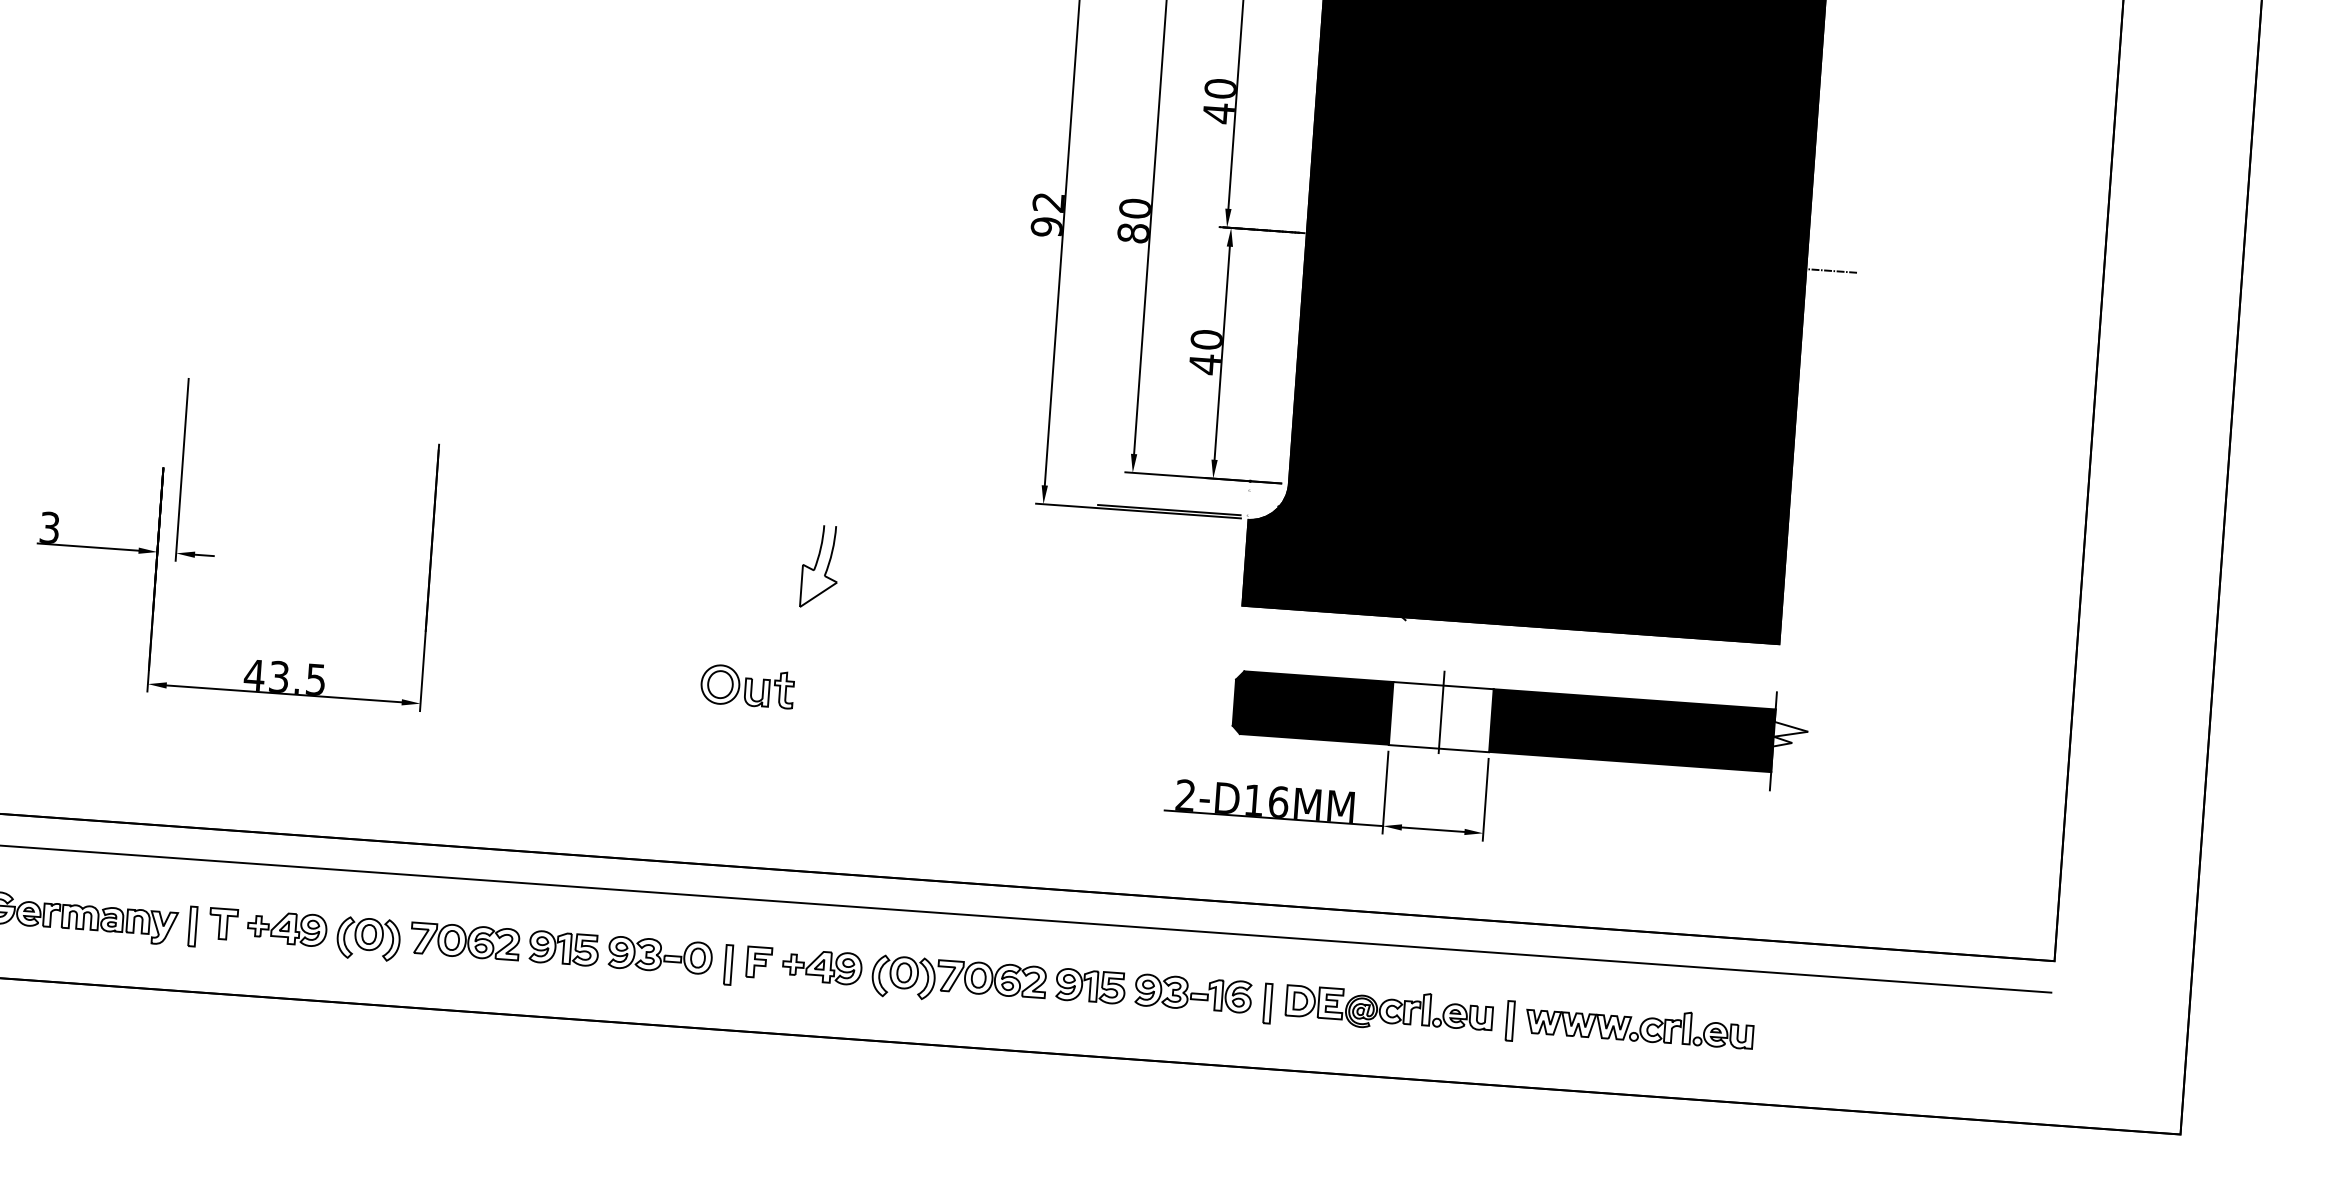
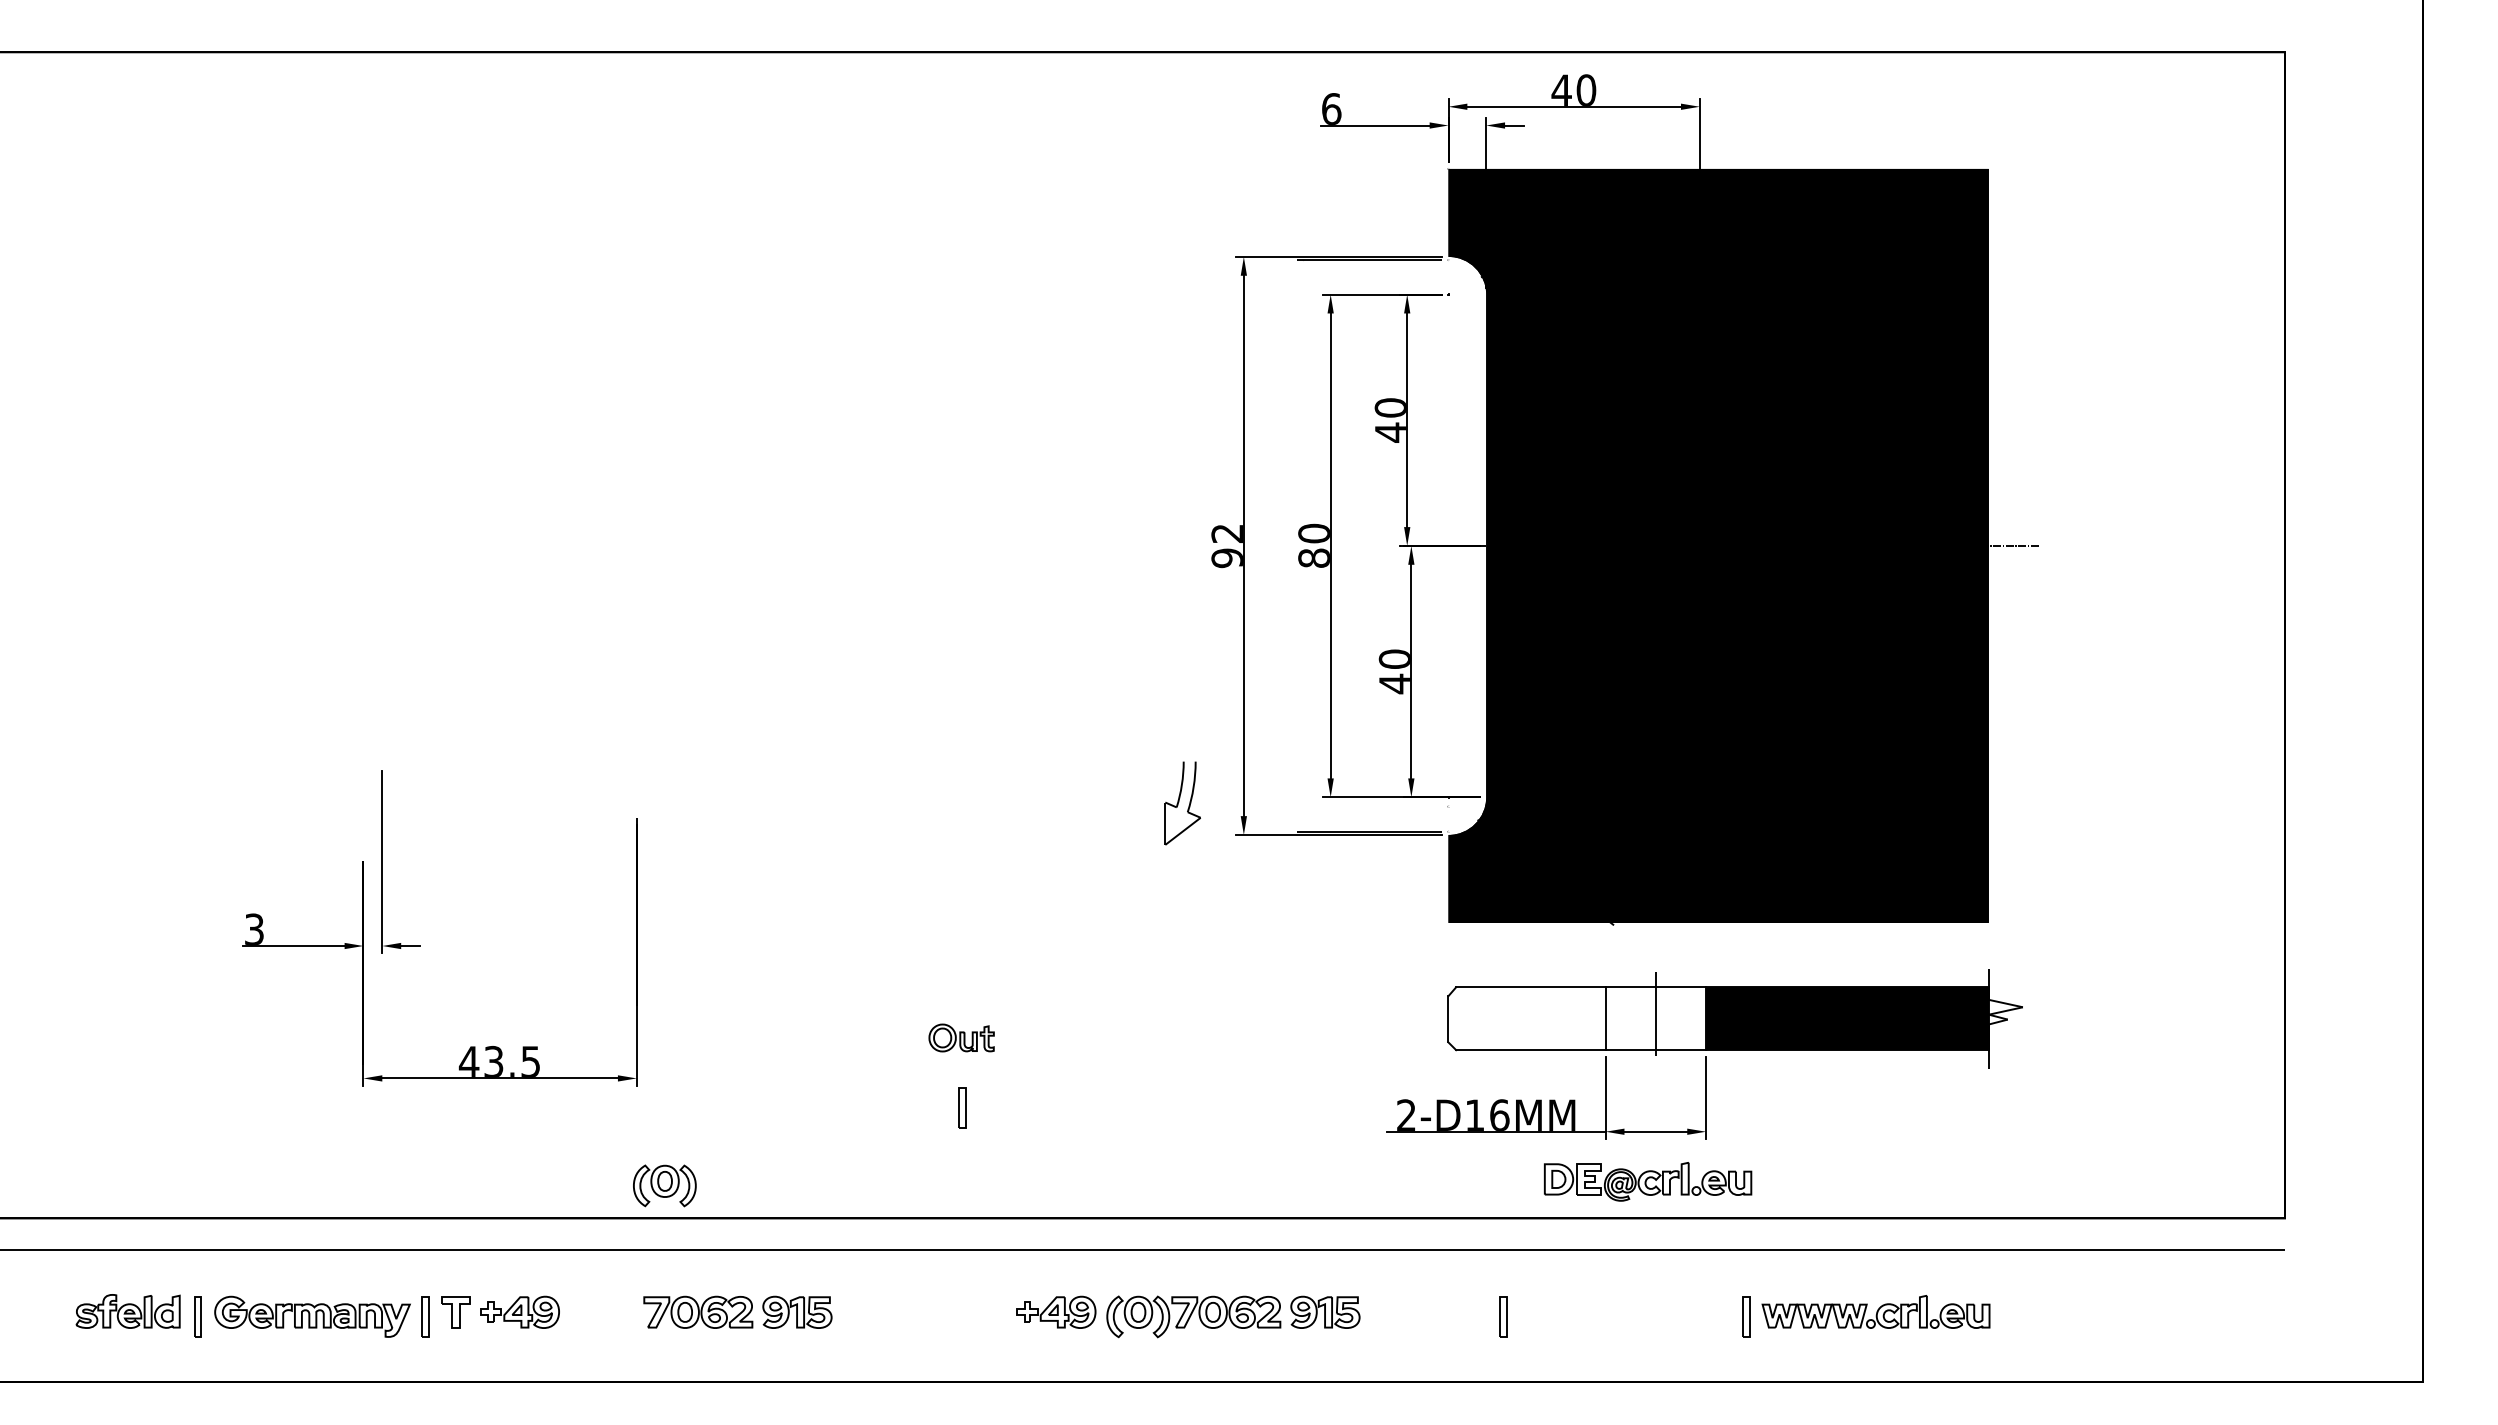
part: (820, 566) -> (1182, 803), moved
part: (747, 686) -> (961, 1037), size x0.7
fill: (1312, 707) -> (1526, 1018), removed
part: (368, 938) -> (664, 1185), moved
part: (659, 954) -> (893, 1311), removed
part: (758, 962) -> (992, 1312), removed
part: (728, 964) -> (962, 1107), moved
part: (1193, 992) -> (1428, 1311), removed
part: (1389, 1009) -> (1648, 1181), moved

